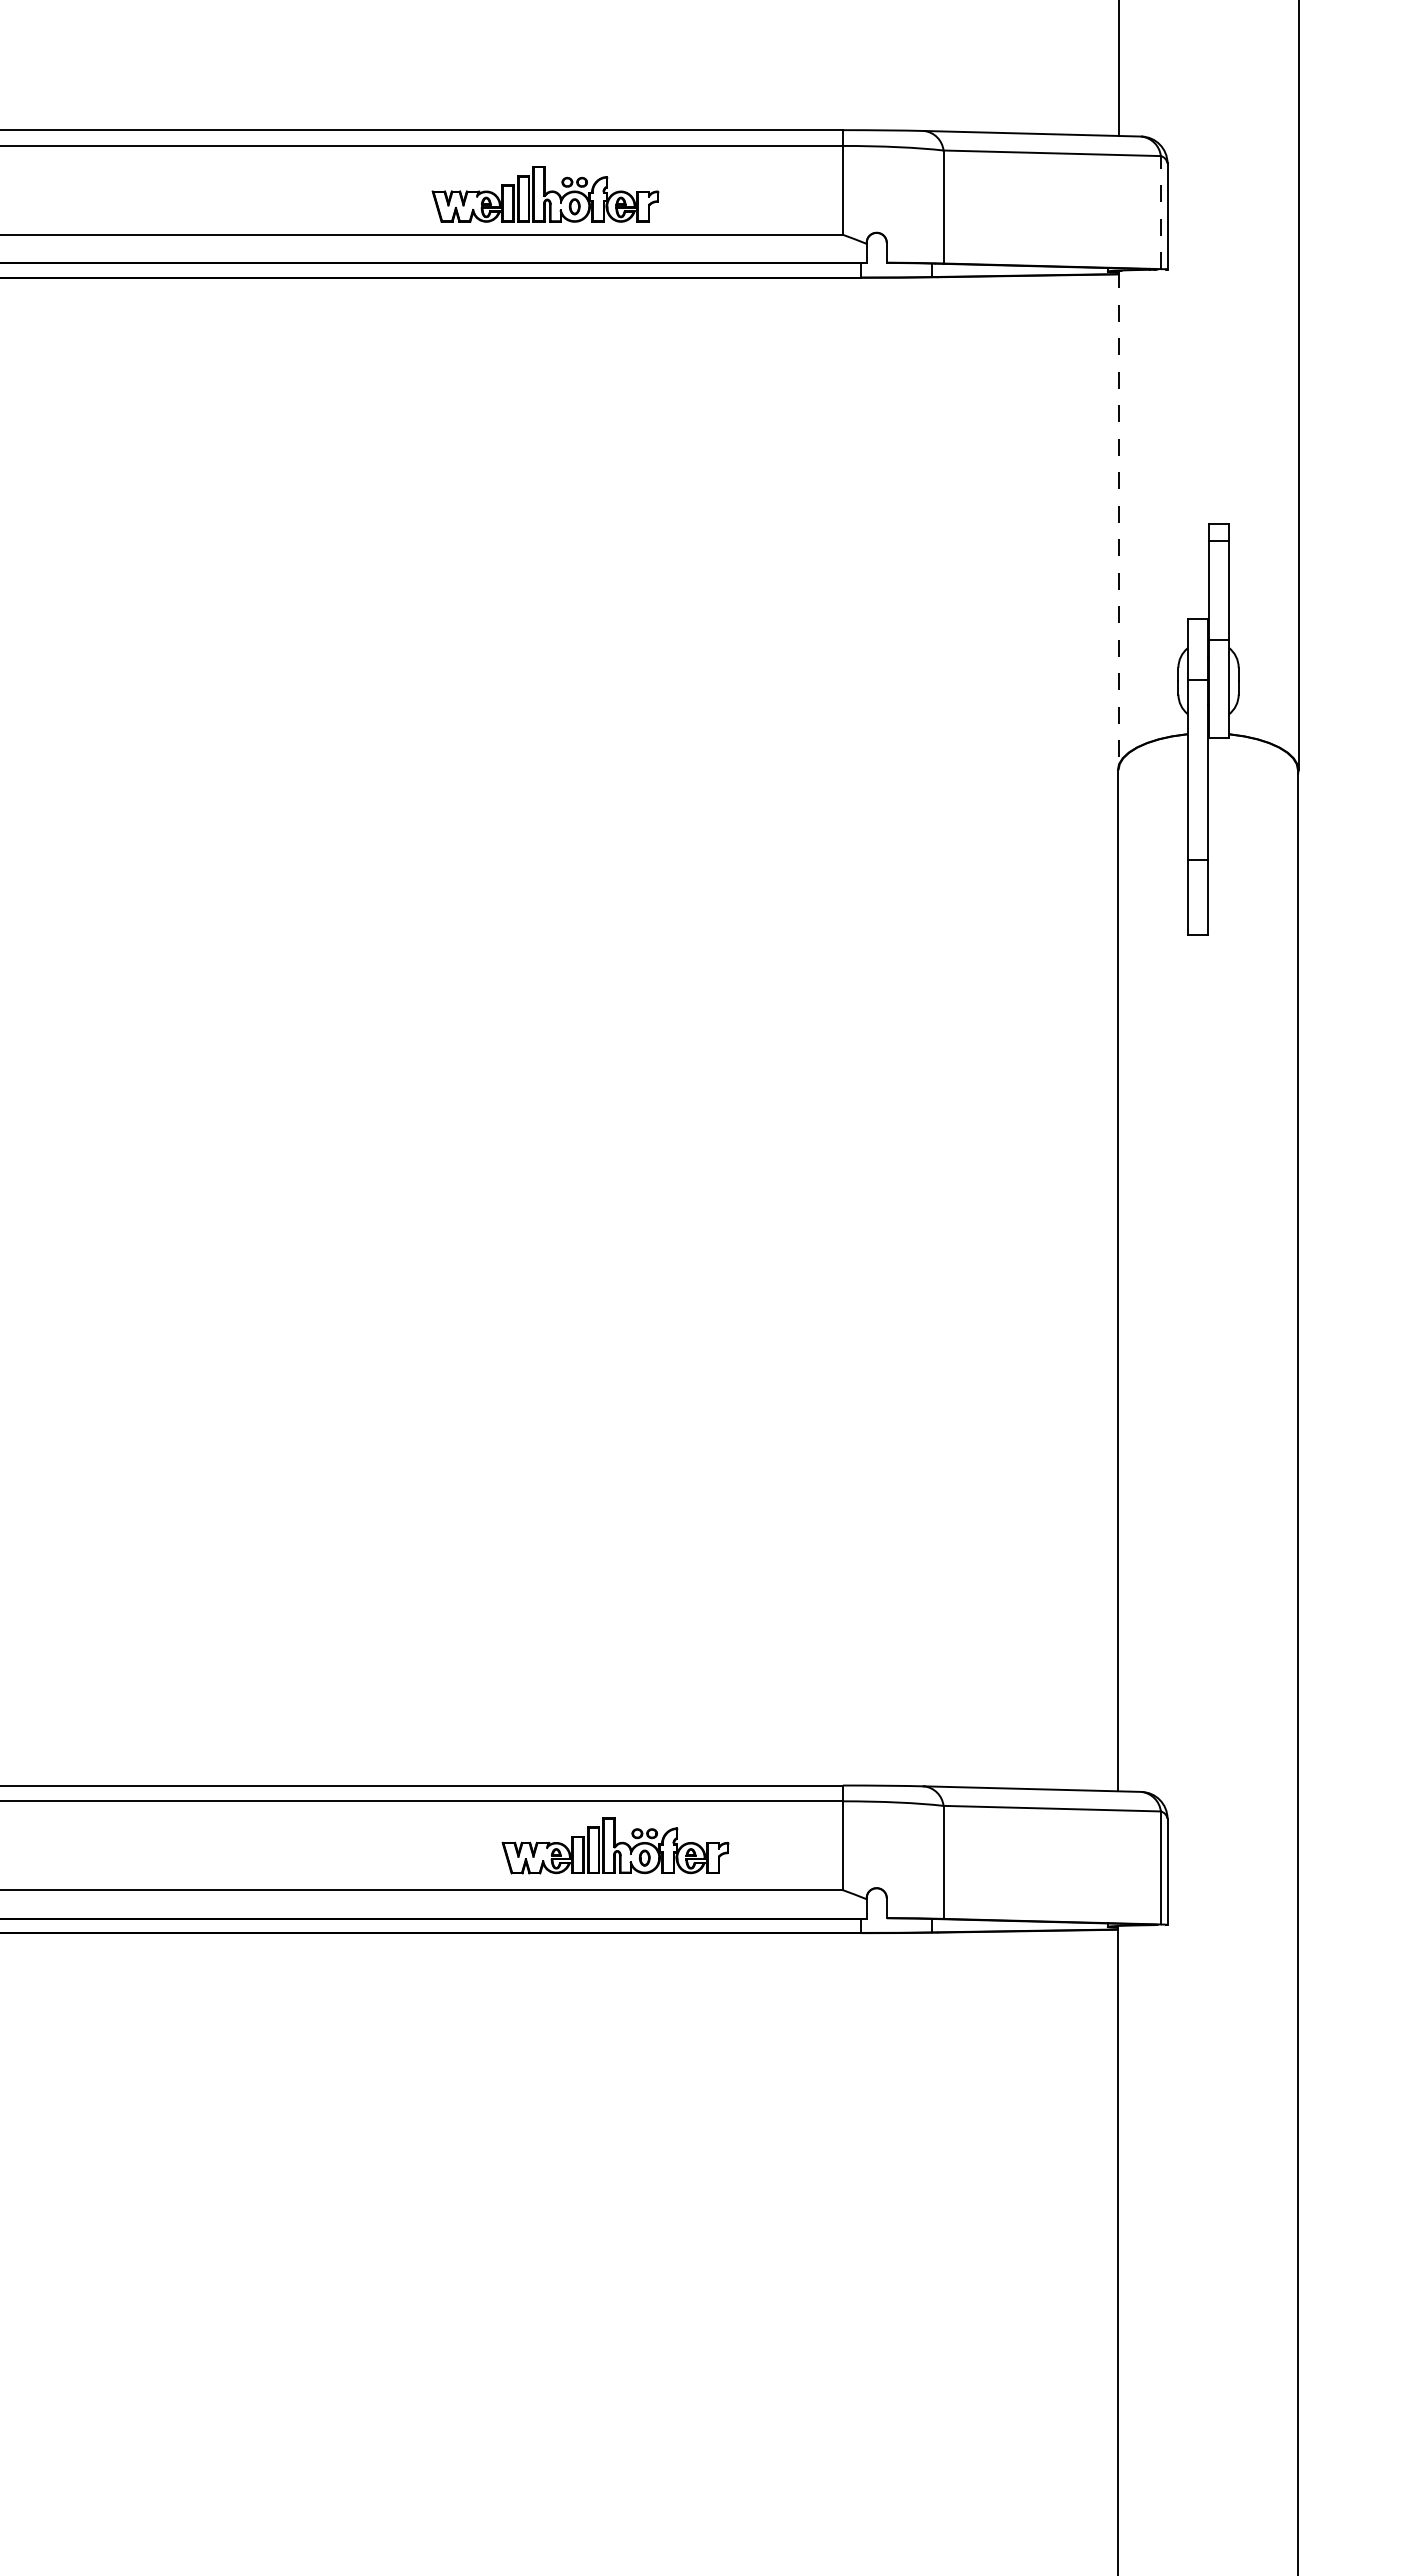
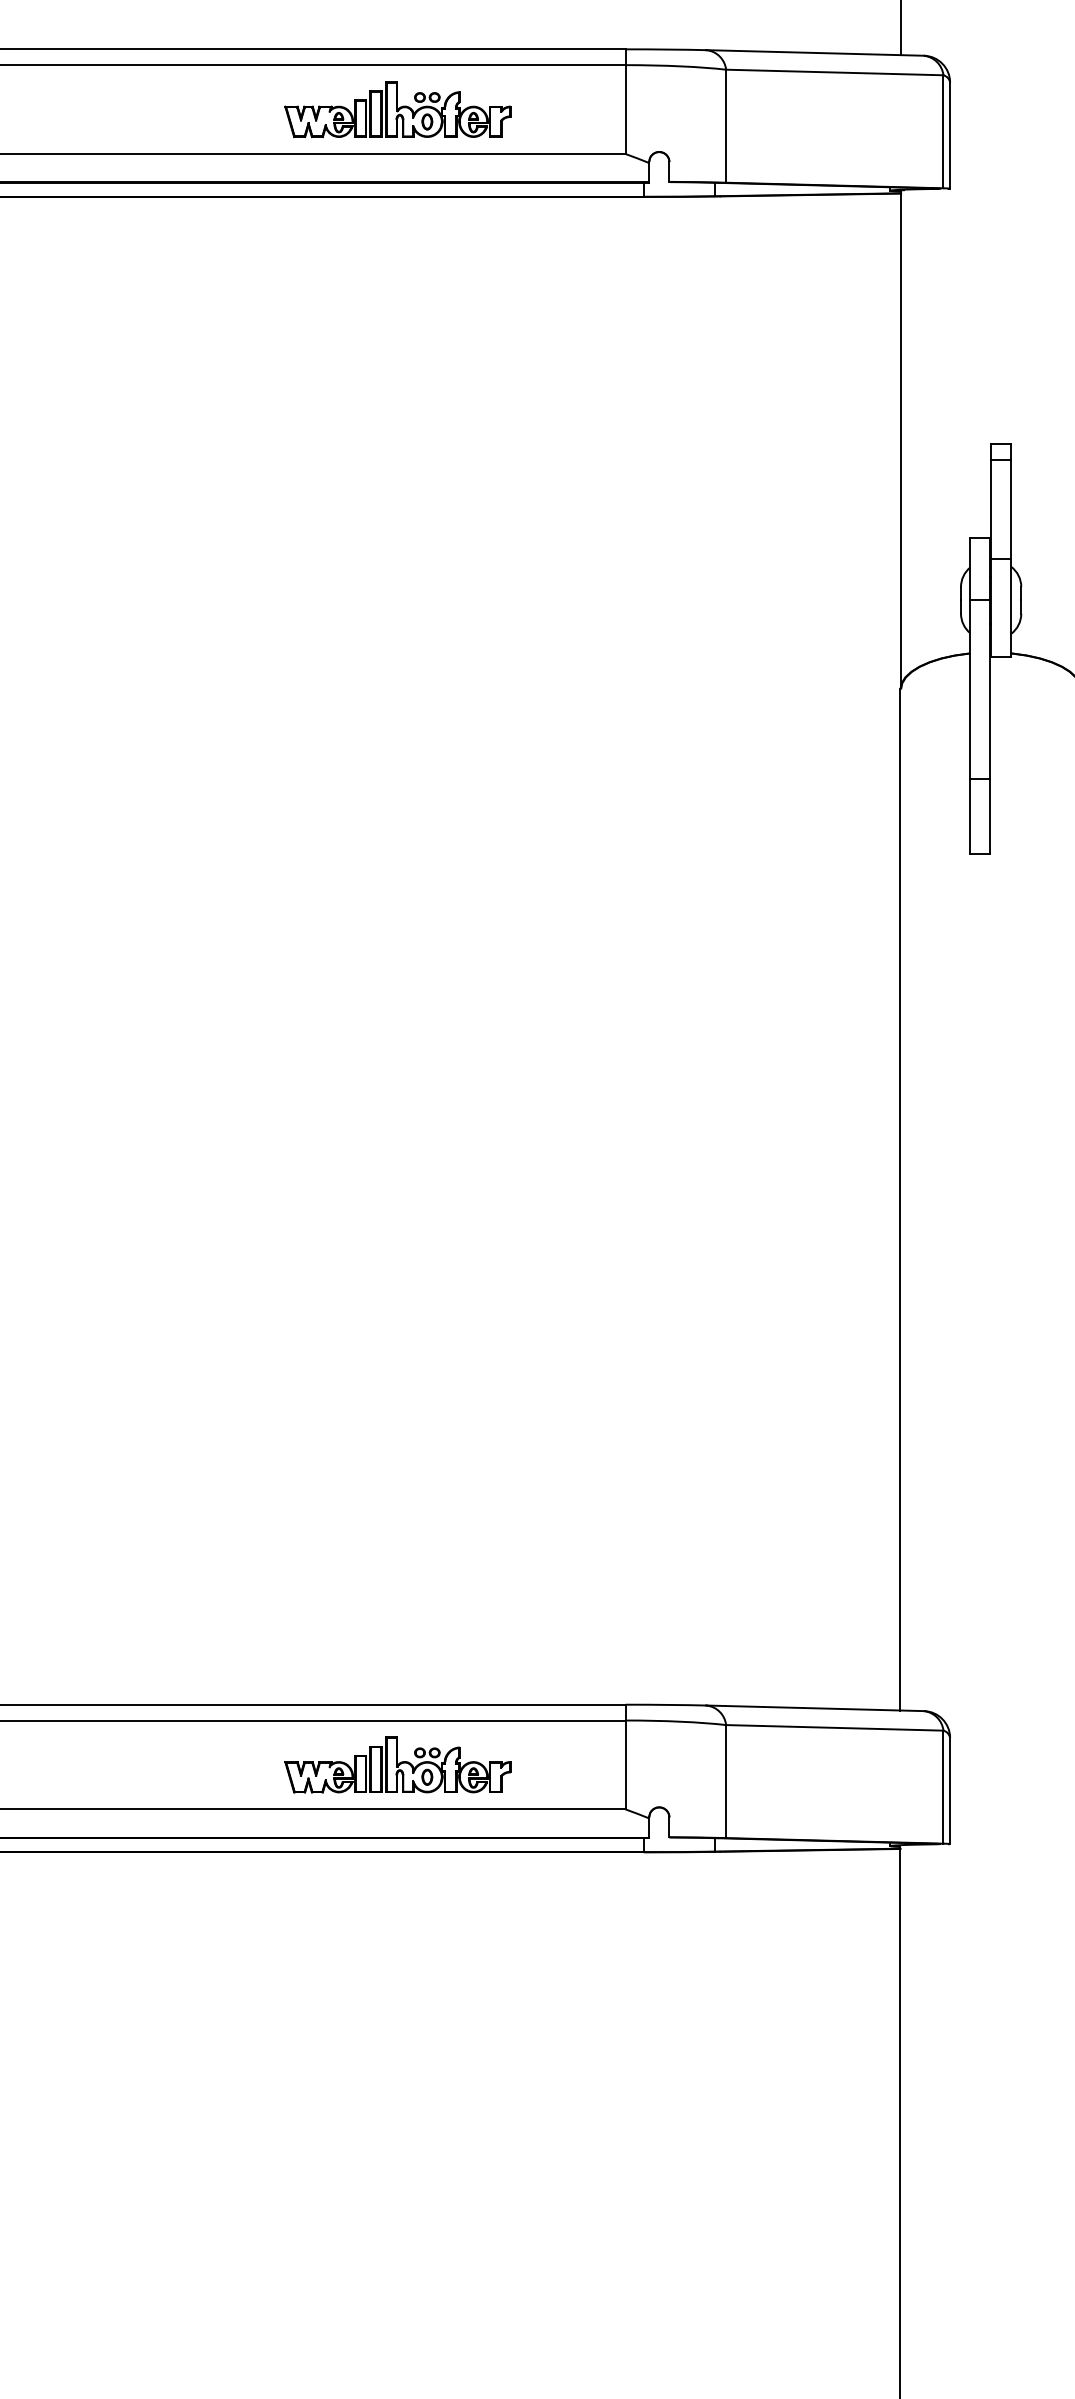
part: (545, 194) -> (398, 109), moved
line: (1160, 212) -> (943, 131), dashed -> solid
line: (1118, 519) -> (901, 438), dashed -> solid

